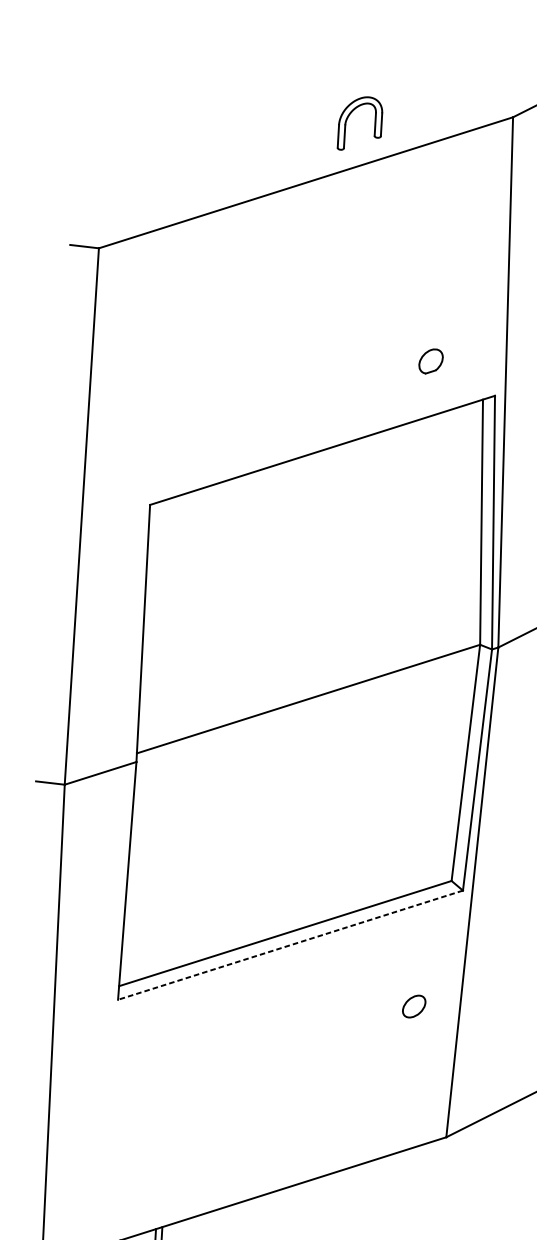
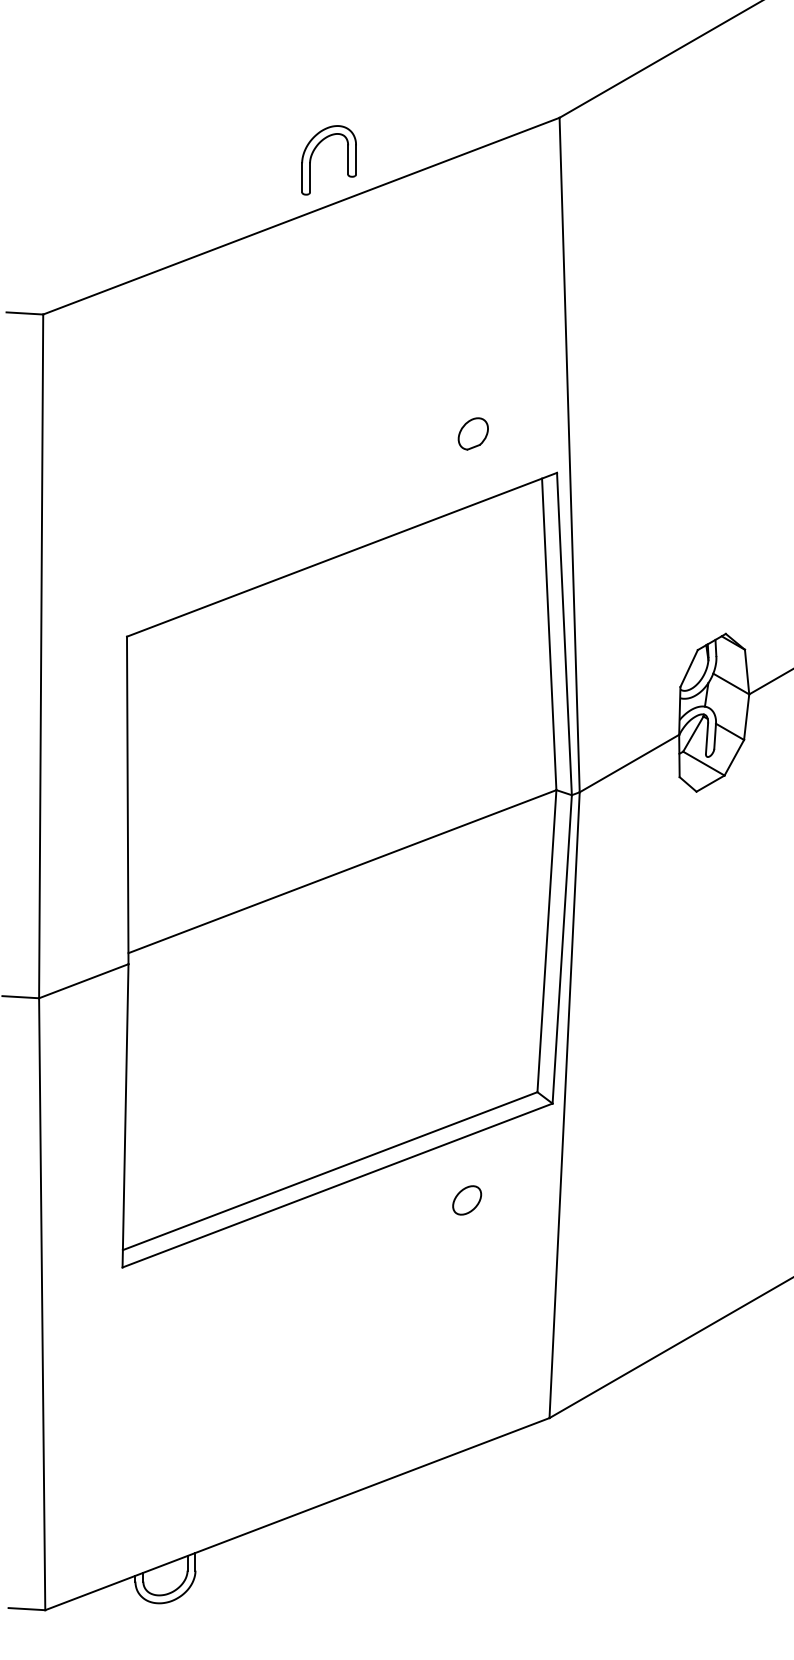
part: (347, 120) -> (312, 156), moved
line: (290, 945) -> (337, 1185), dashed -> solid
part: (414, 1006) -> (467, 1200), moved

